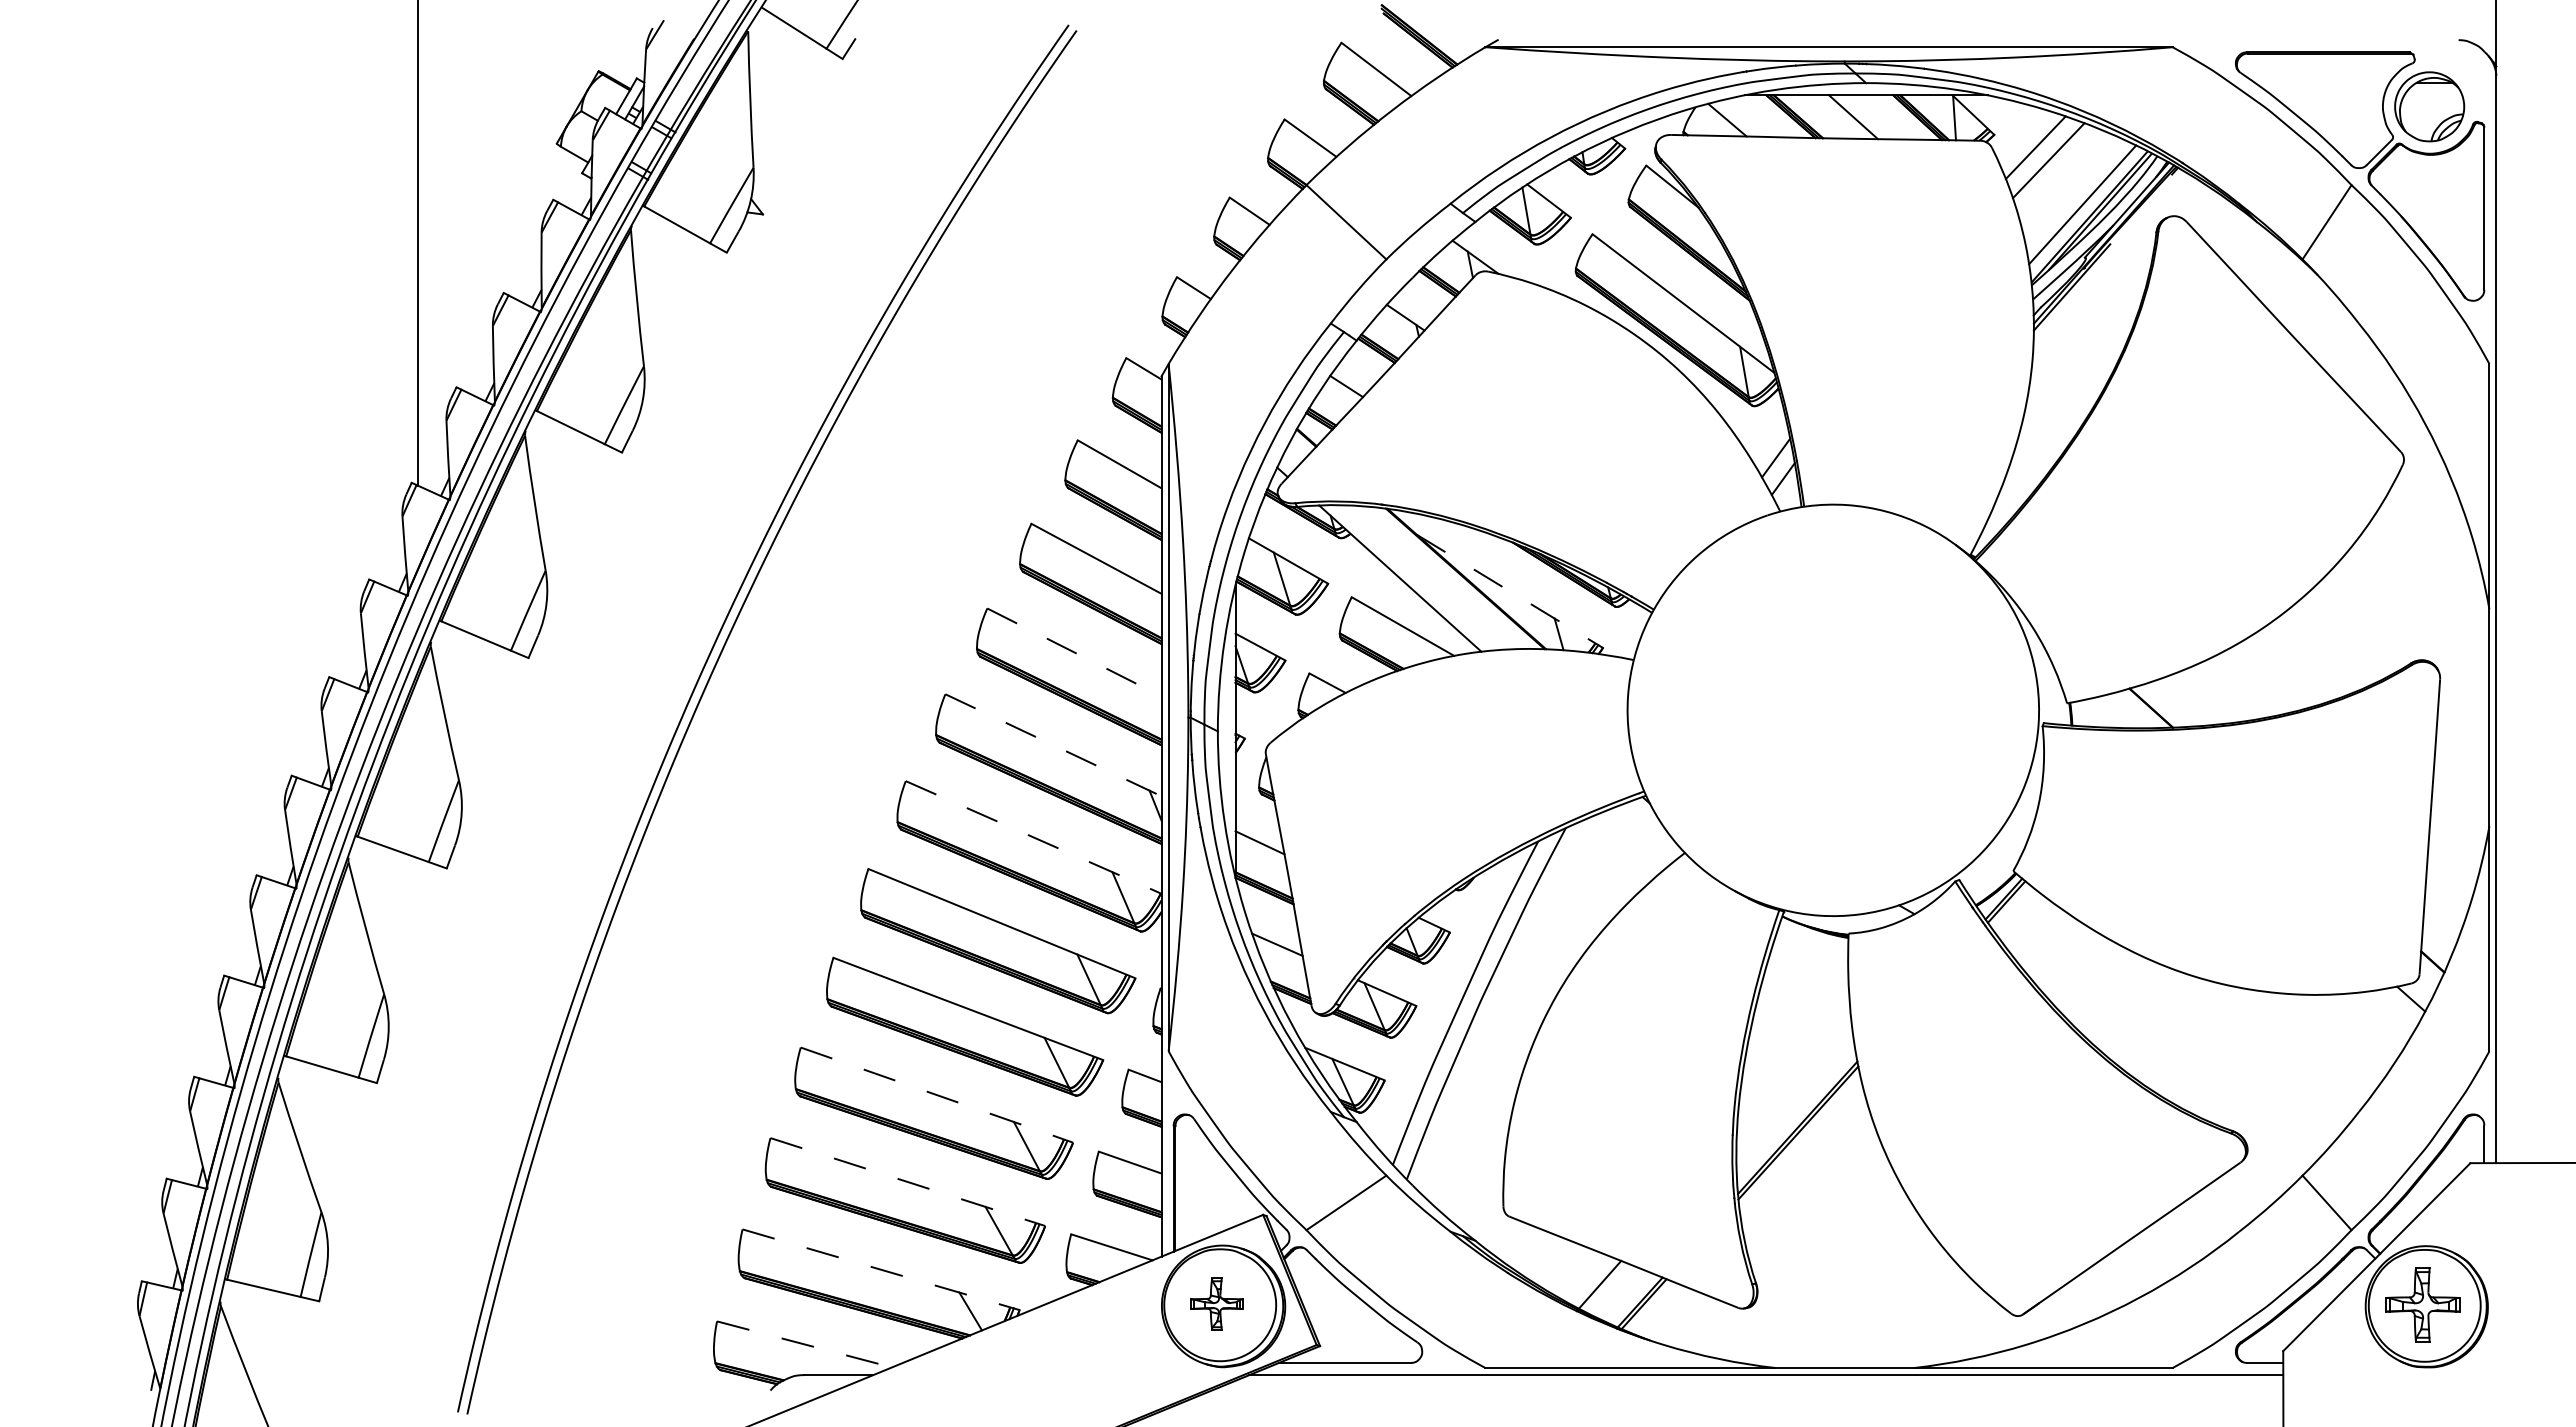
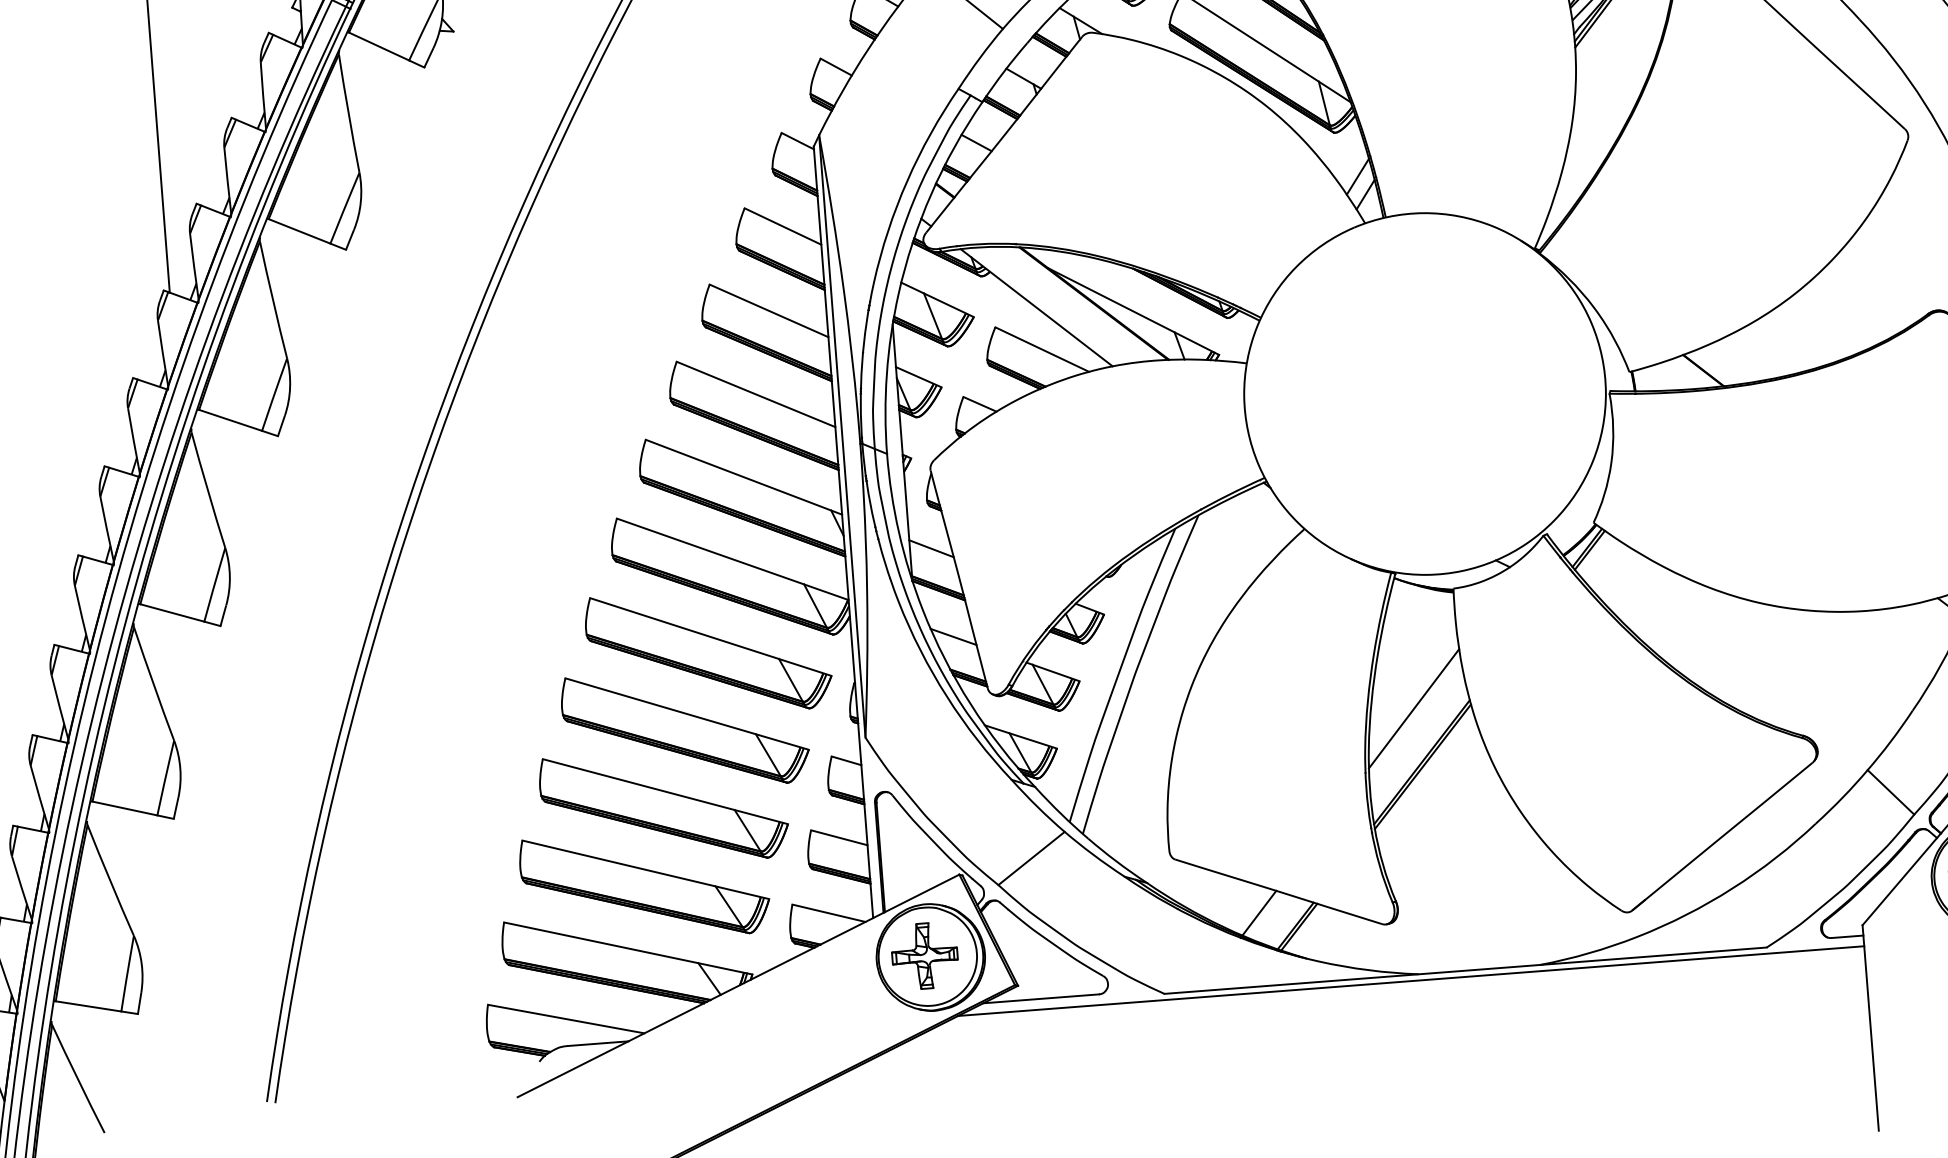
line: (1509, 591) -> (1133, 311), dashed -> solid
line: (1074, 652) -> (756, 394), dashed -> solid
line: (1053, 745) -> (743, 477), dashed -> solid
line: (1033, 837) -> (732, 559), dashed -> solid
line: (1793, 1066) -> (1414, 708), added
line: (937, 1095) -> (665, 791), dashed -> solid
line: (908, 1182) -> (646, 870), dashed -> solid
line: (881, 1269) -> (628, 948), dashed -> solid
part: (1216, 1303) -> (924, 955), size x1.43
line: (805, 1344) -> (567, 1019), dashed -> solid

